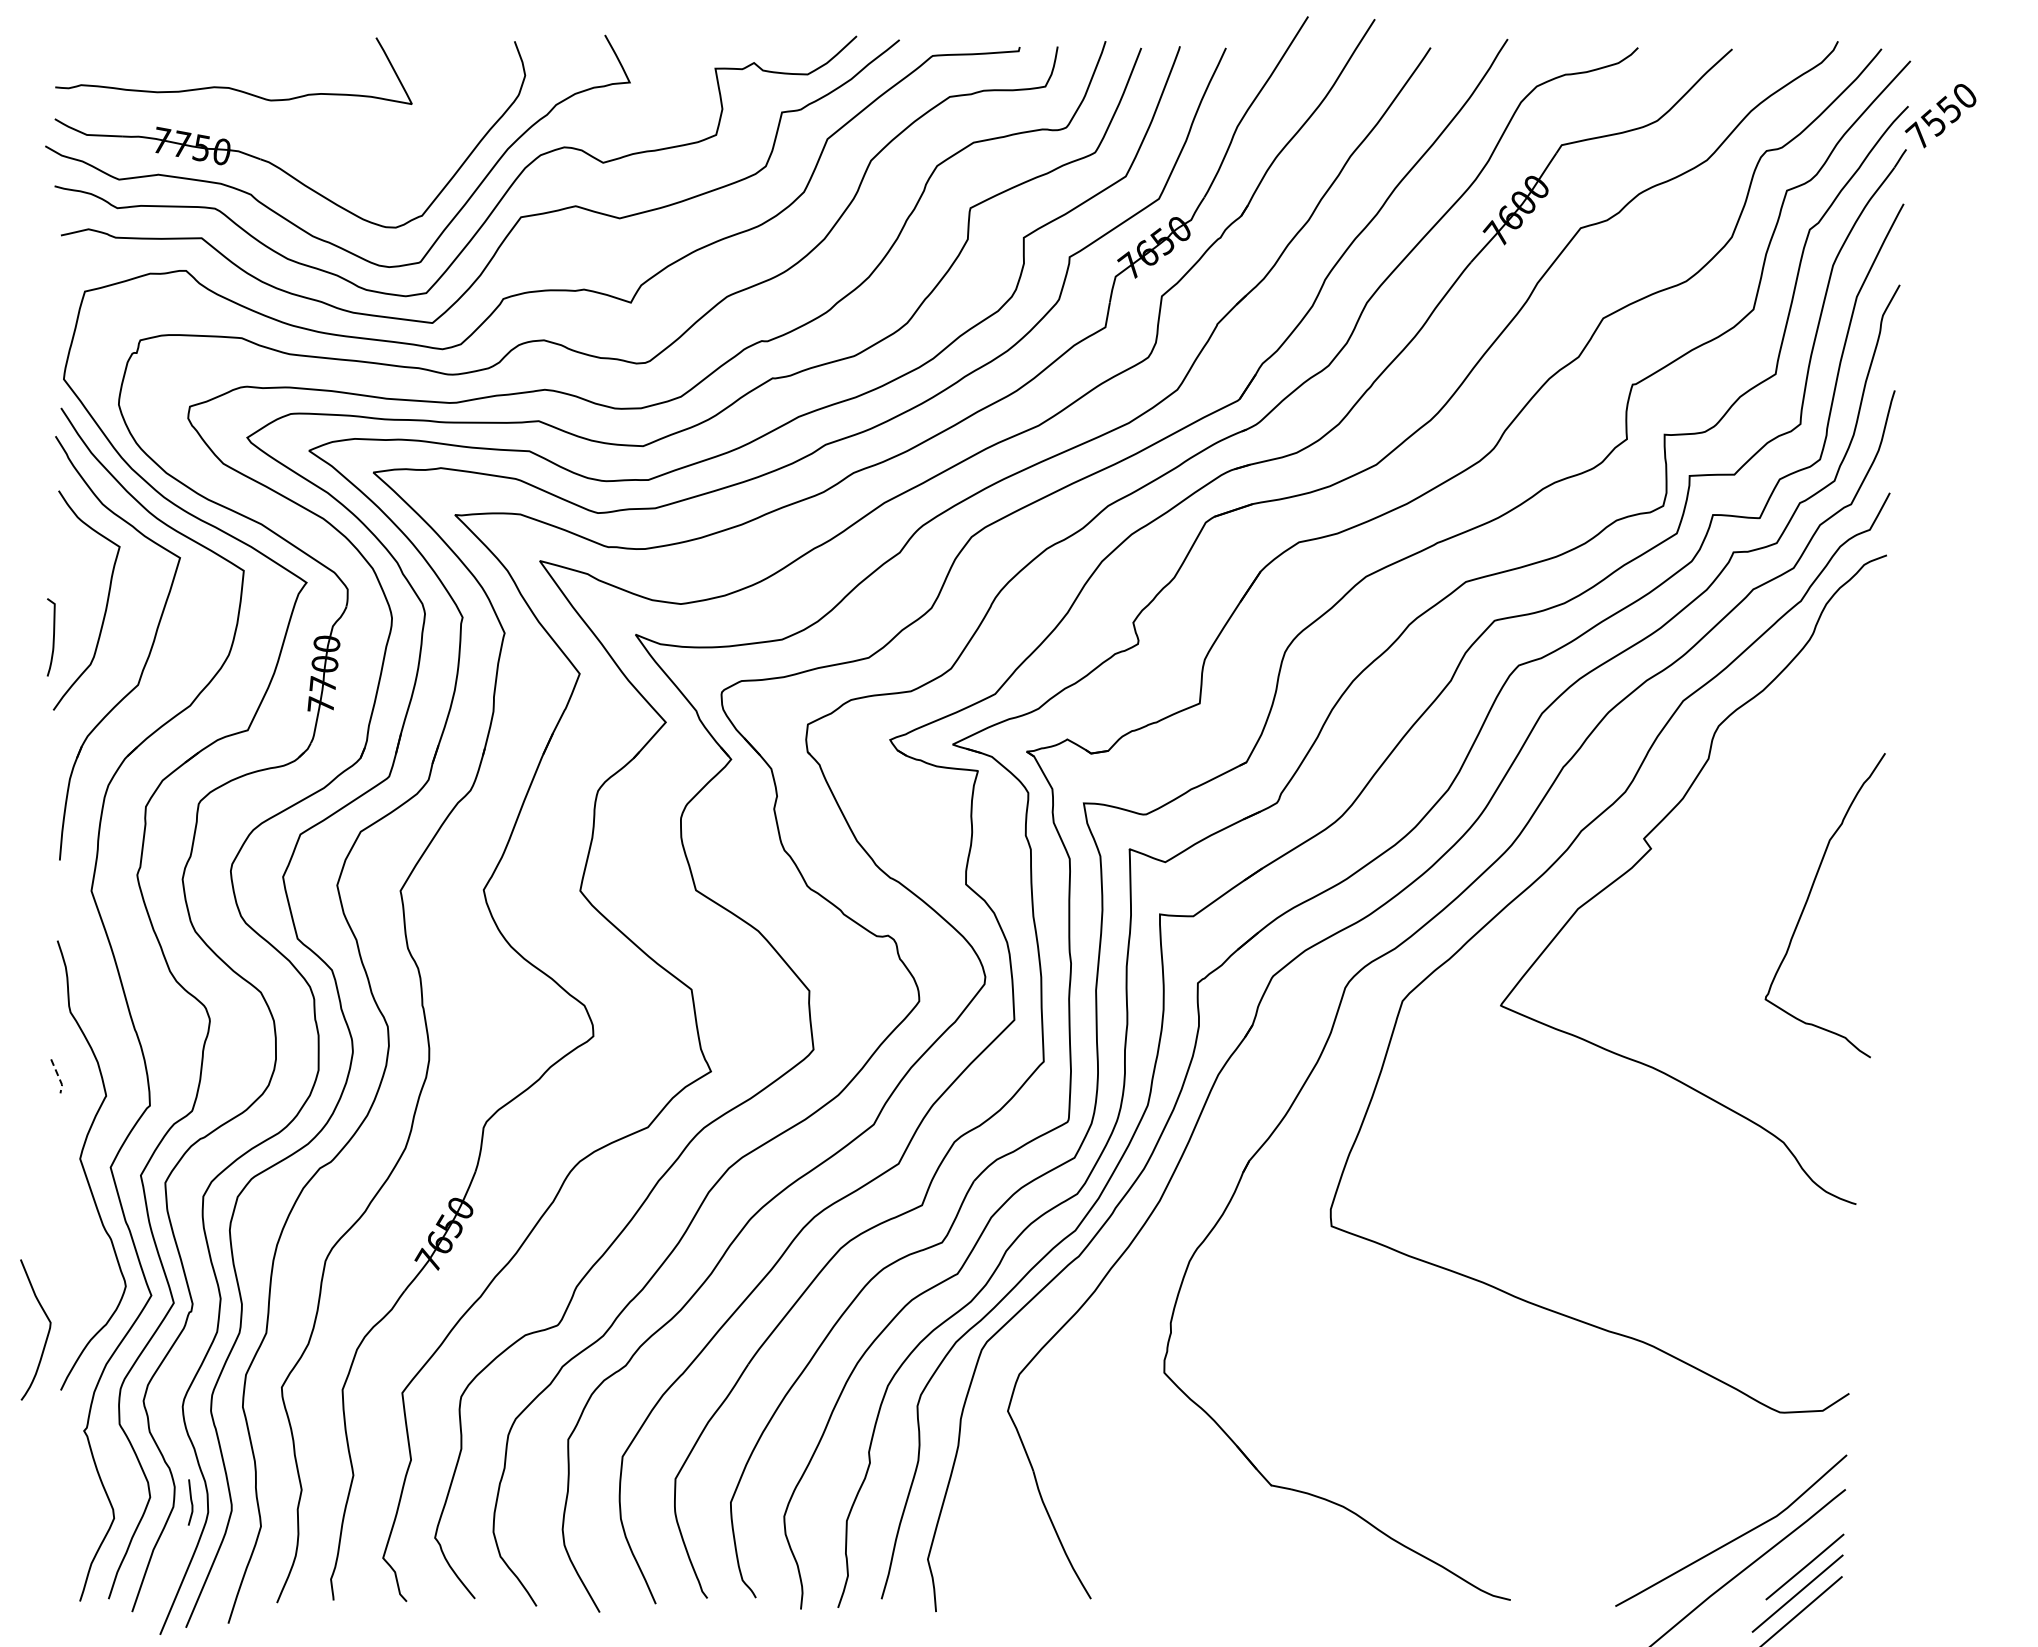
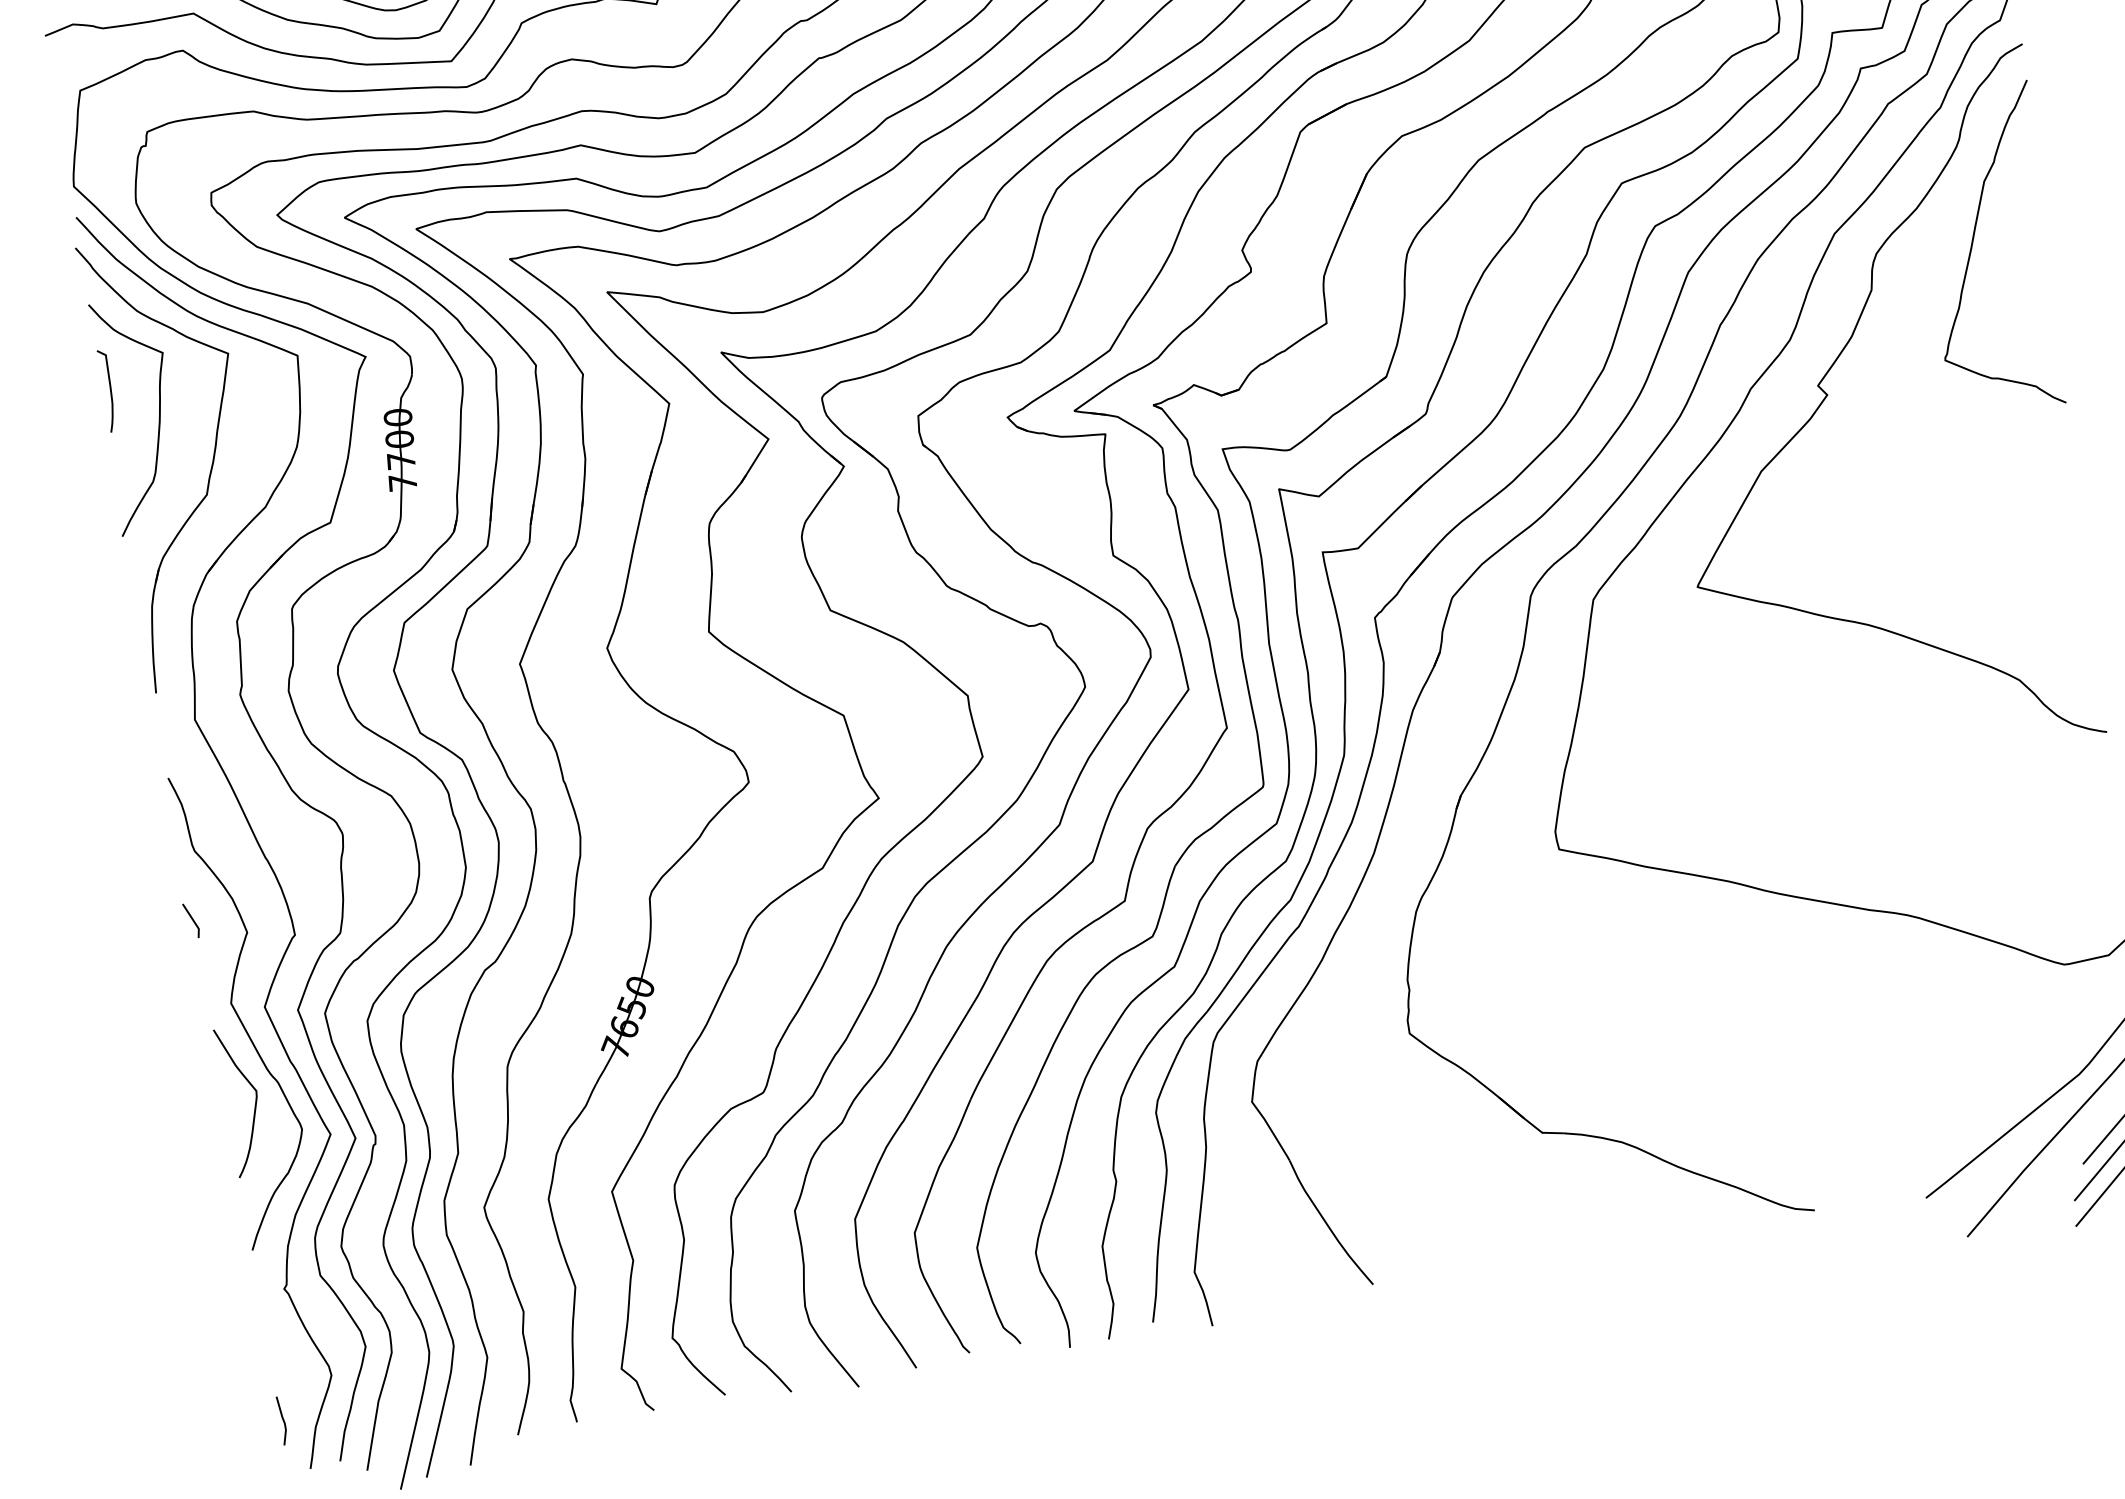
curve: (52, 639) -> (109, 392), moved
curve: (1808, 900) -> (1972, 248), moved
line: (58, 1076) -> (193, 920), dashed -> solid
curve: (47, 1332) -> (254, 1101), moved
line: (190, 1502) -> (282, 1420), moved

